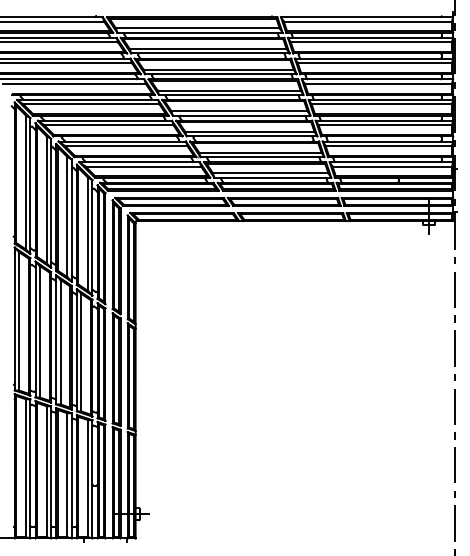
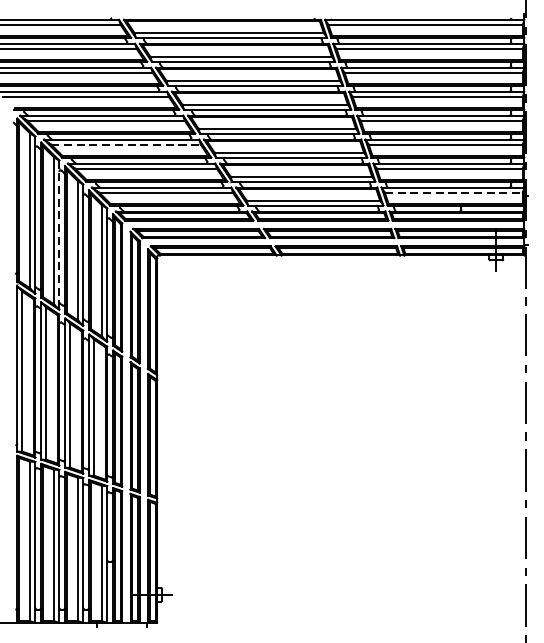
line: (108, 125) -> (125, 145), solid -> dashed
line: (392, 166) -> (454, 192), solid -> dashed
line: (51, 203) -> (59, 235), solid -> dashed

